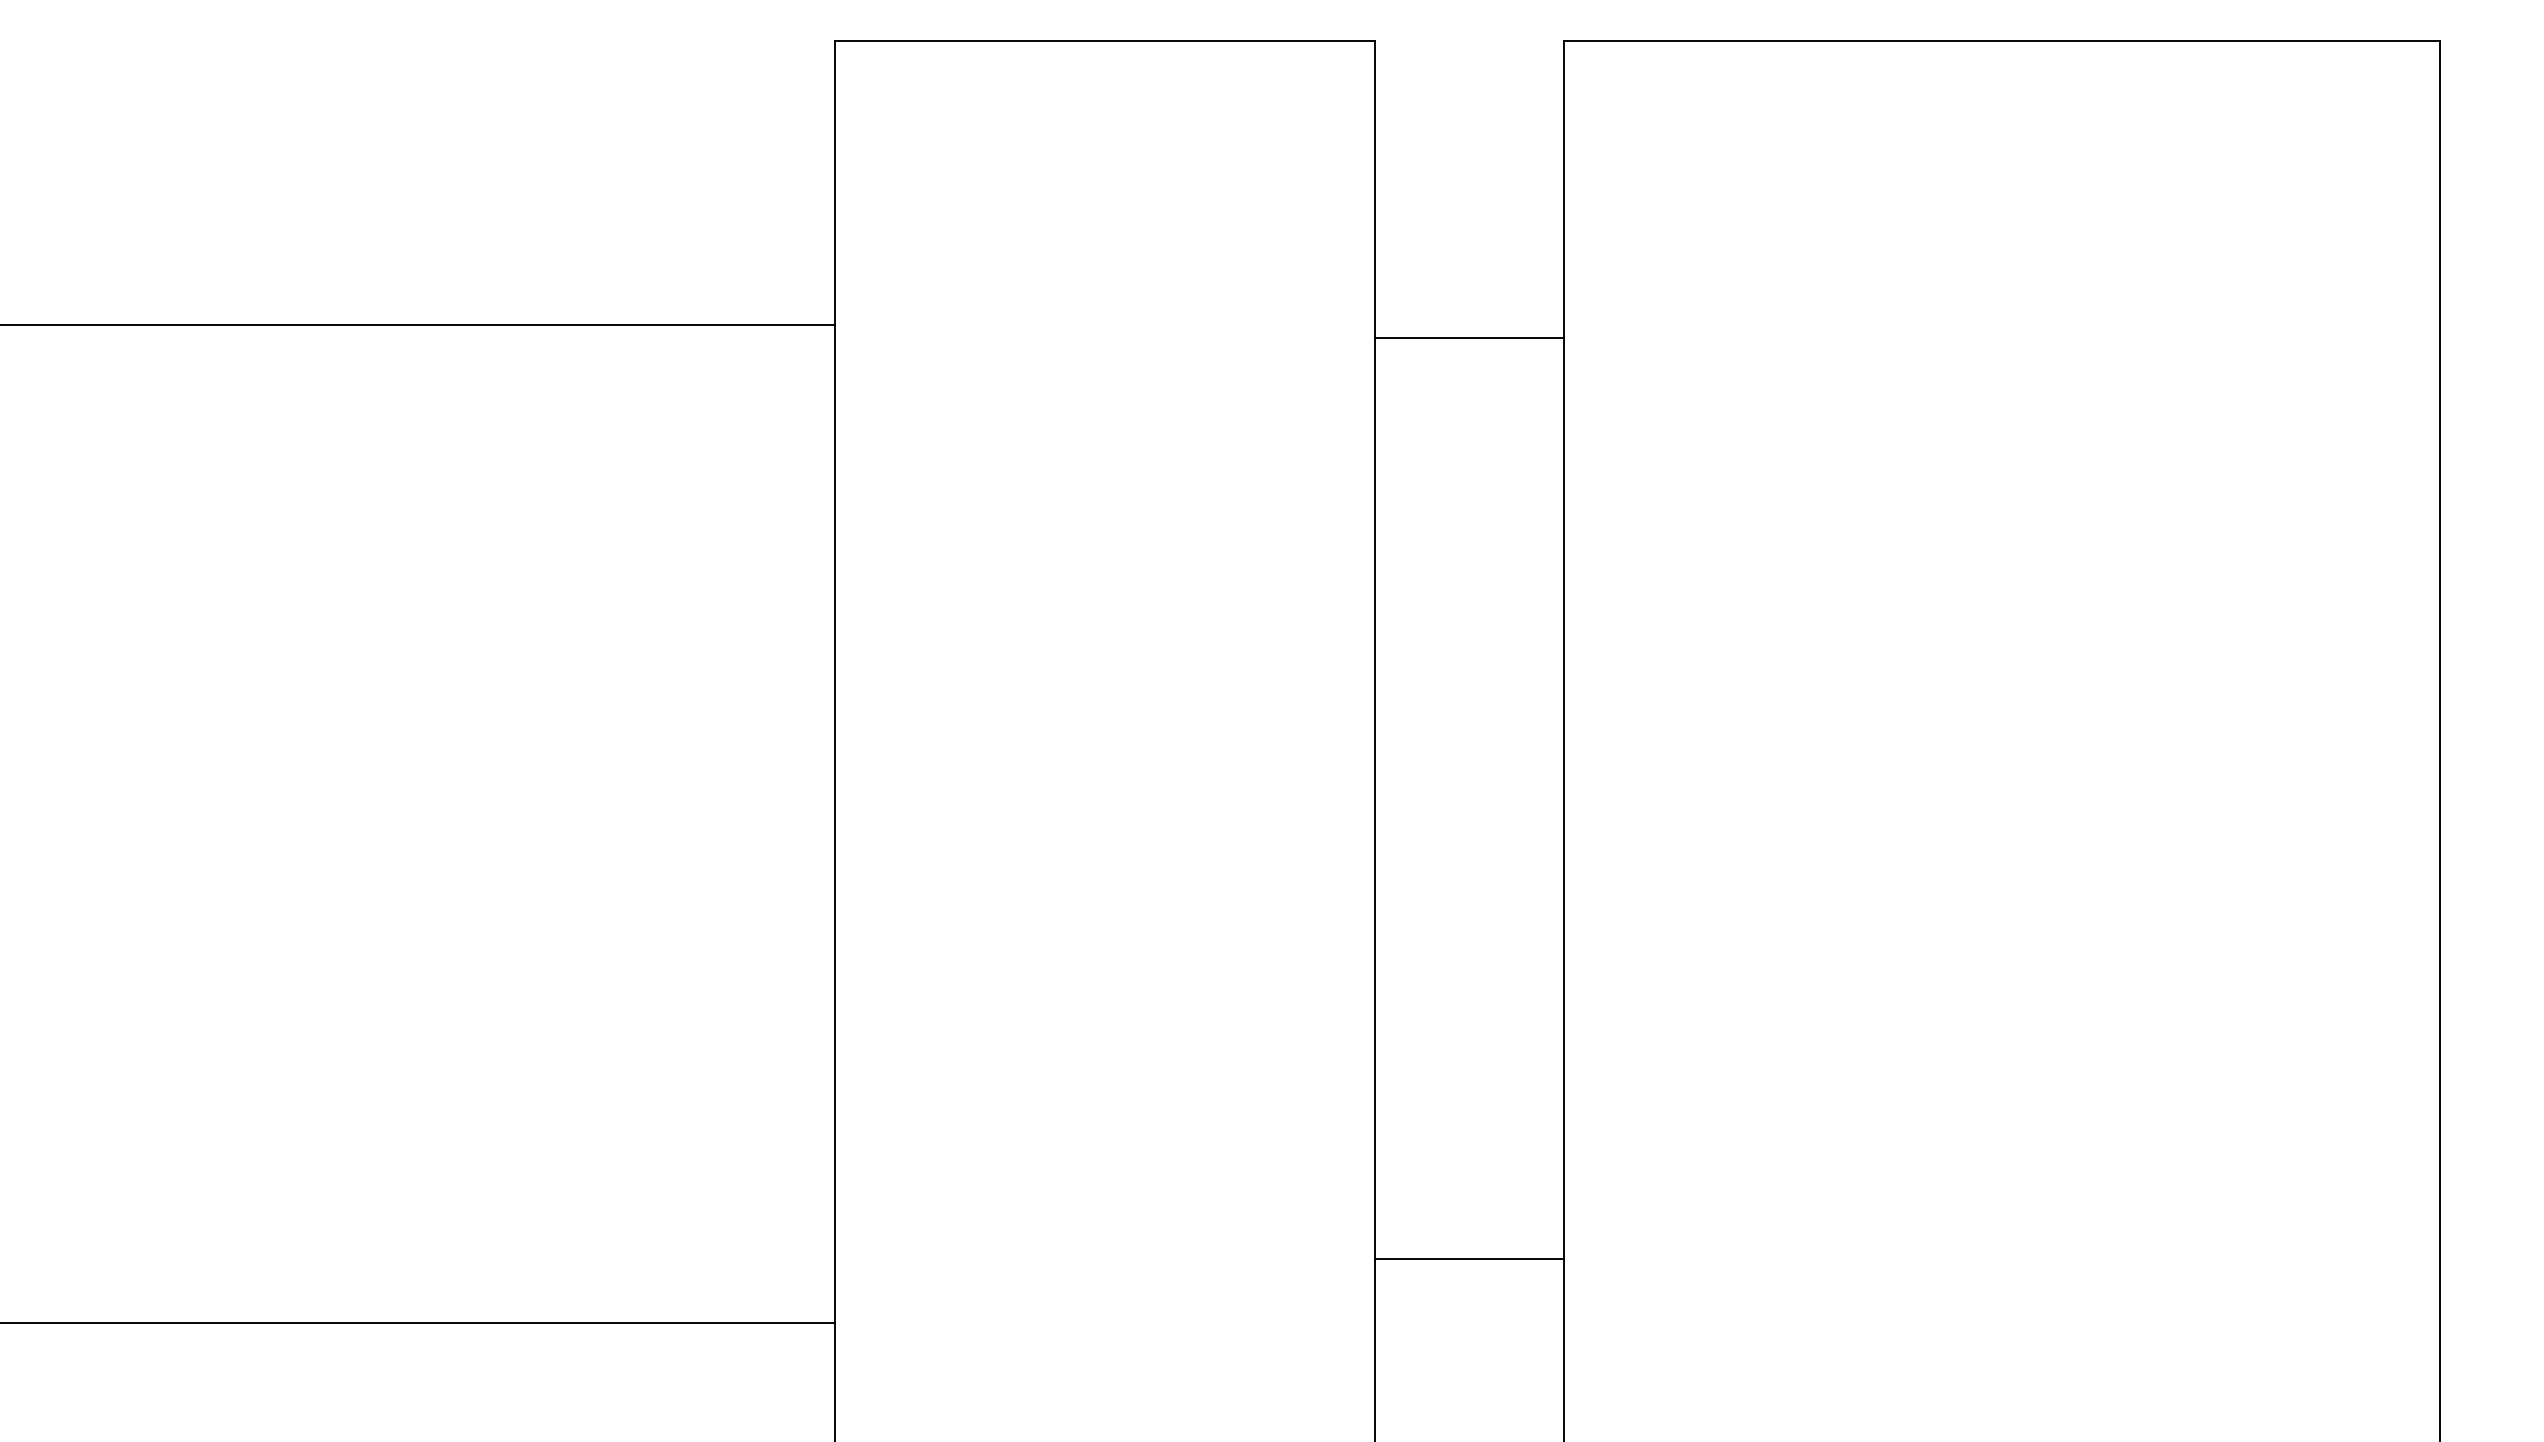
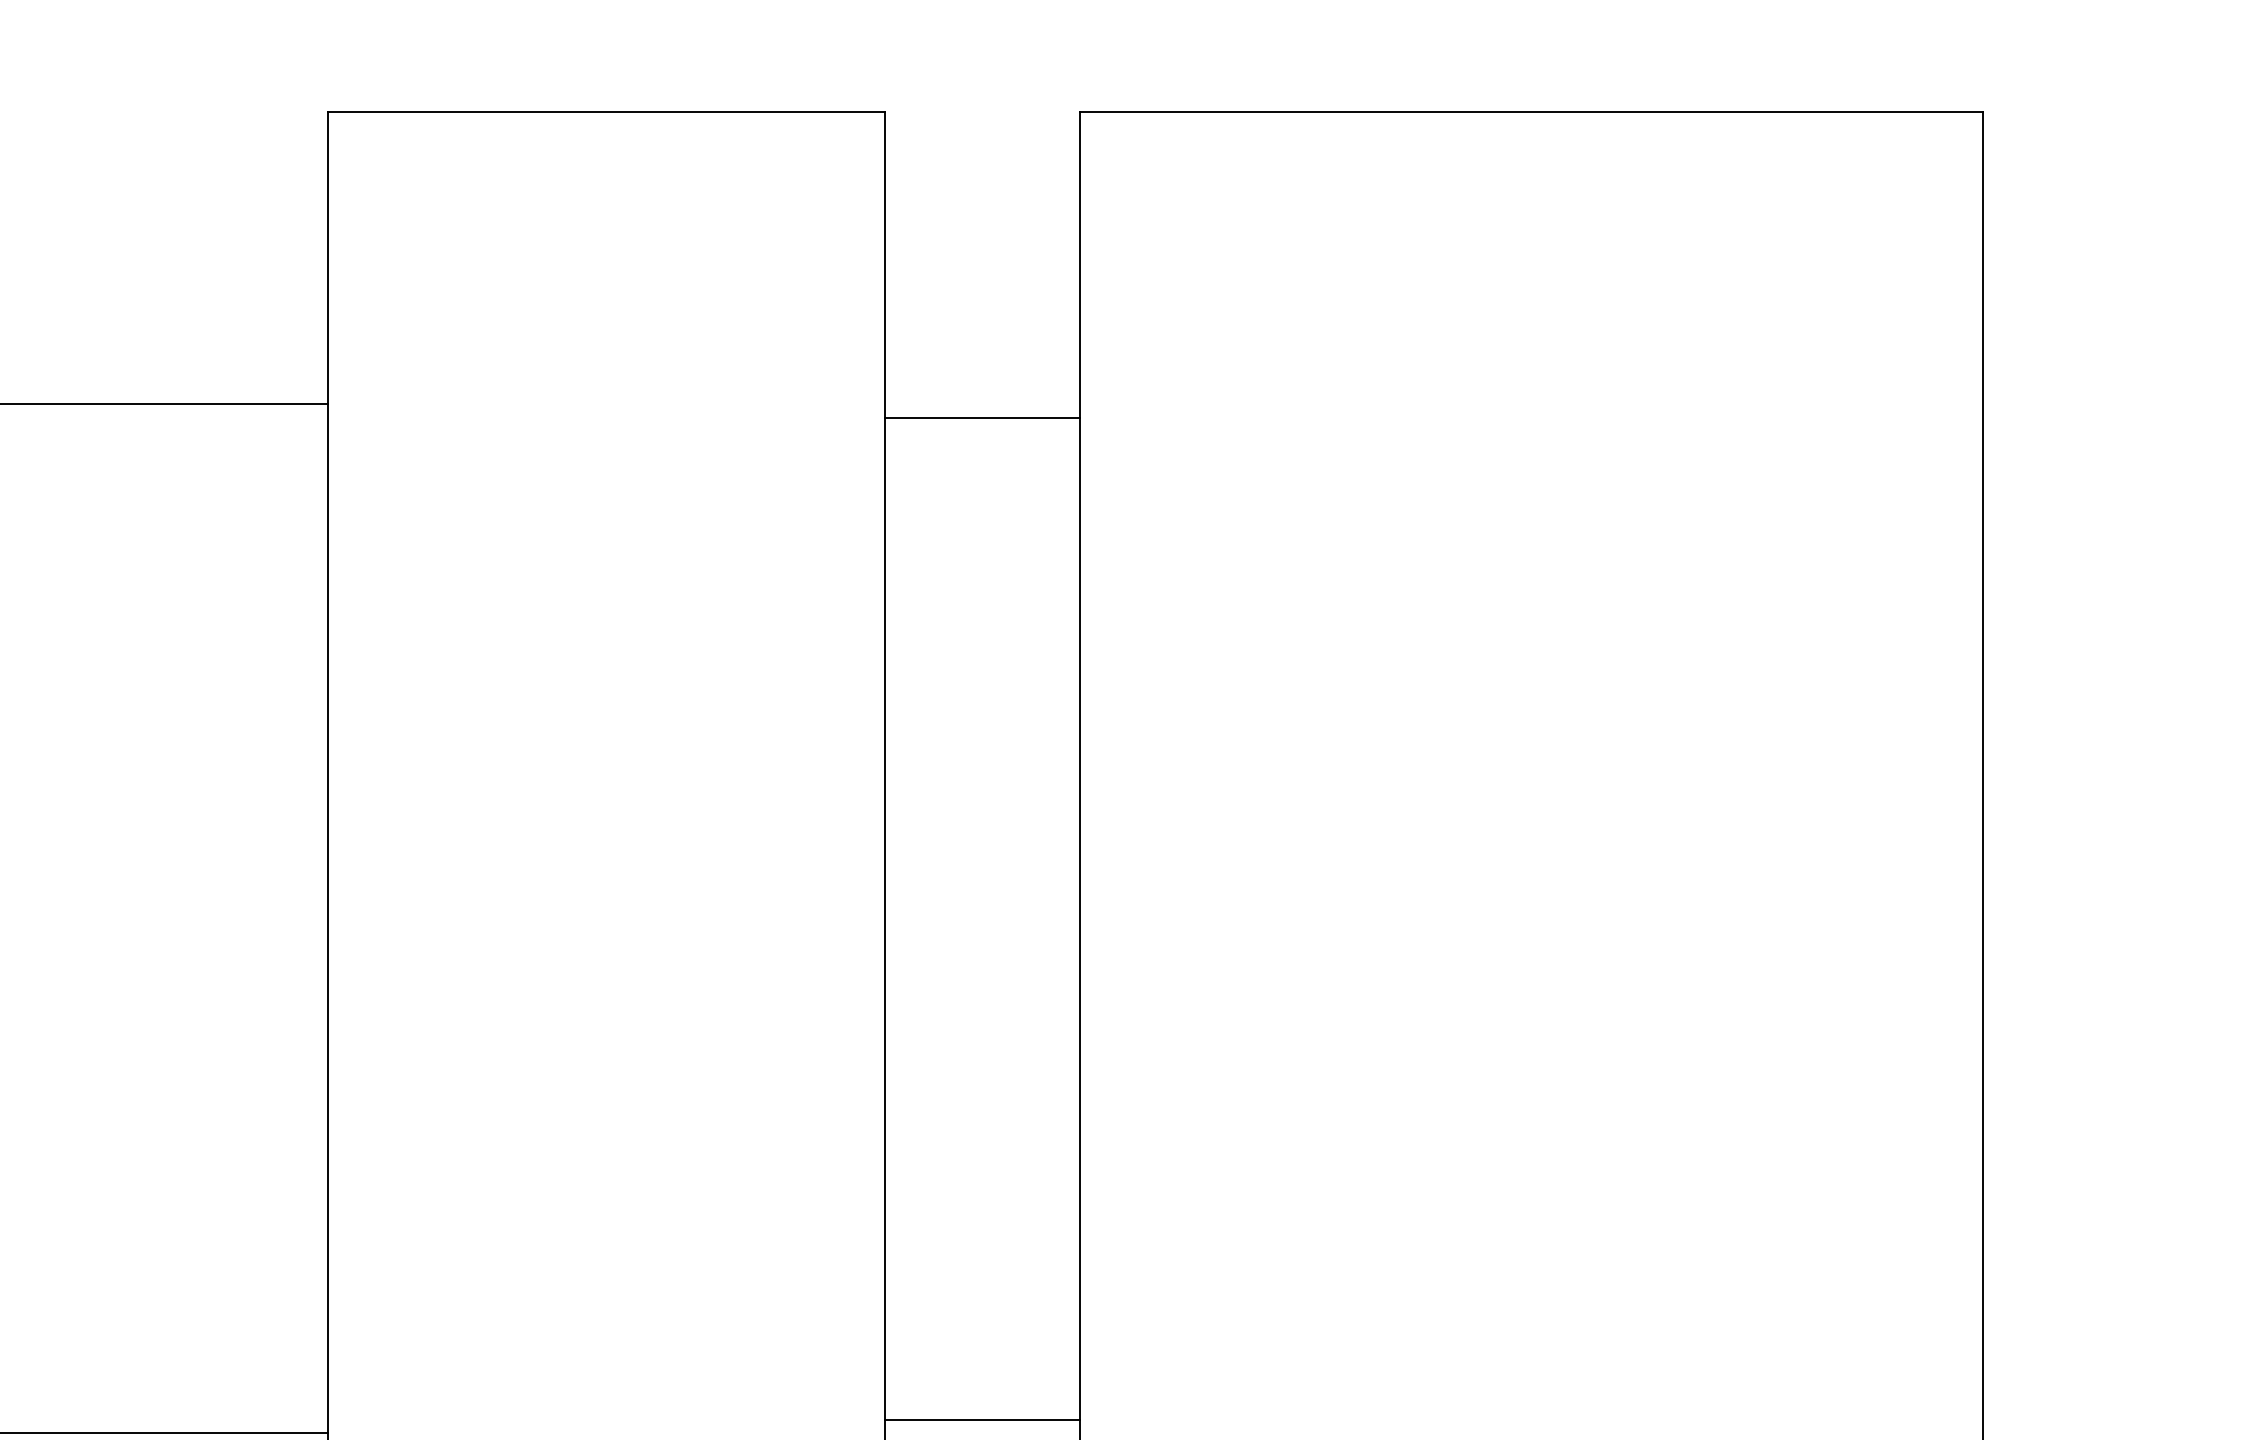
line: (1469, 1258) -> (981, 1419), moved

